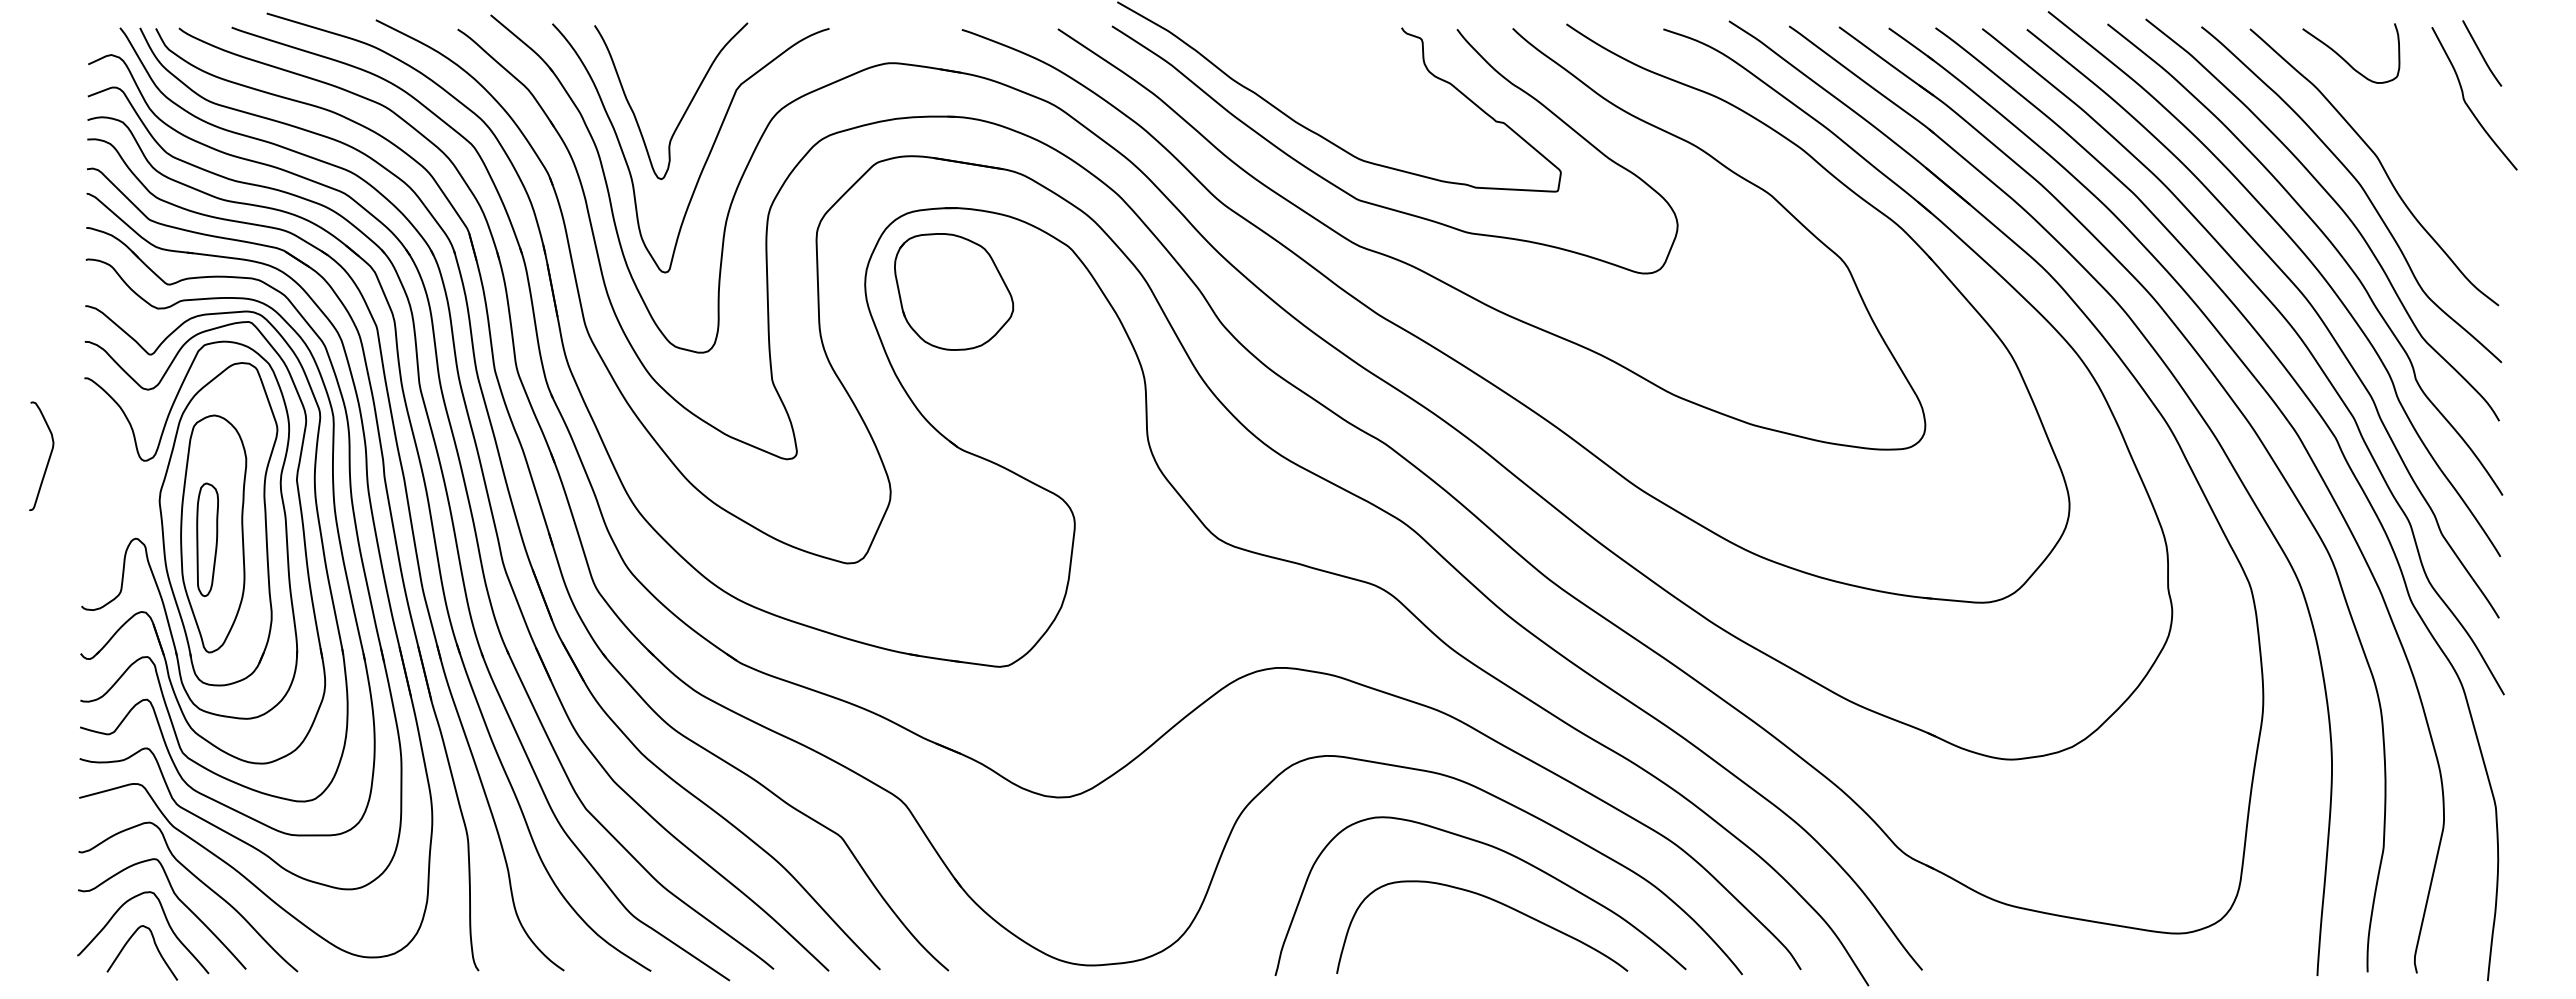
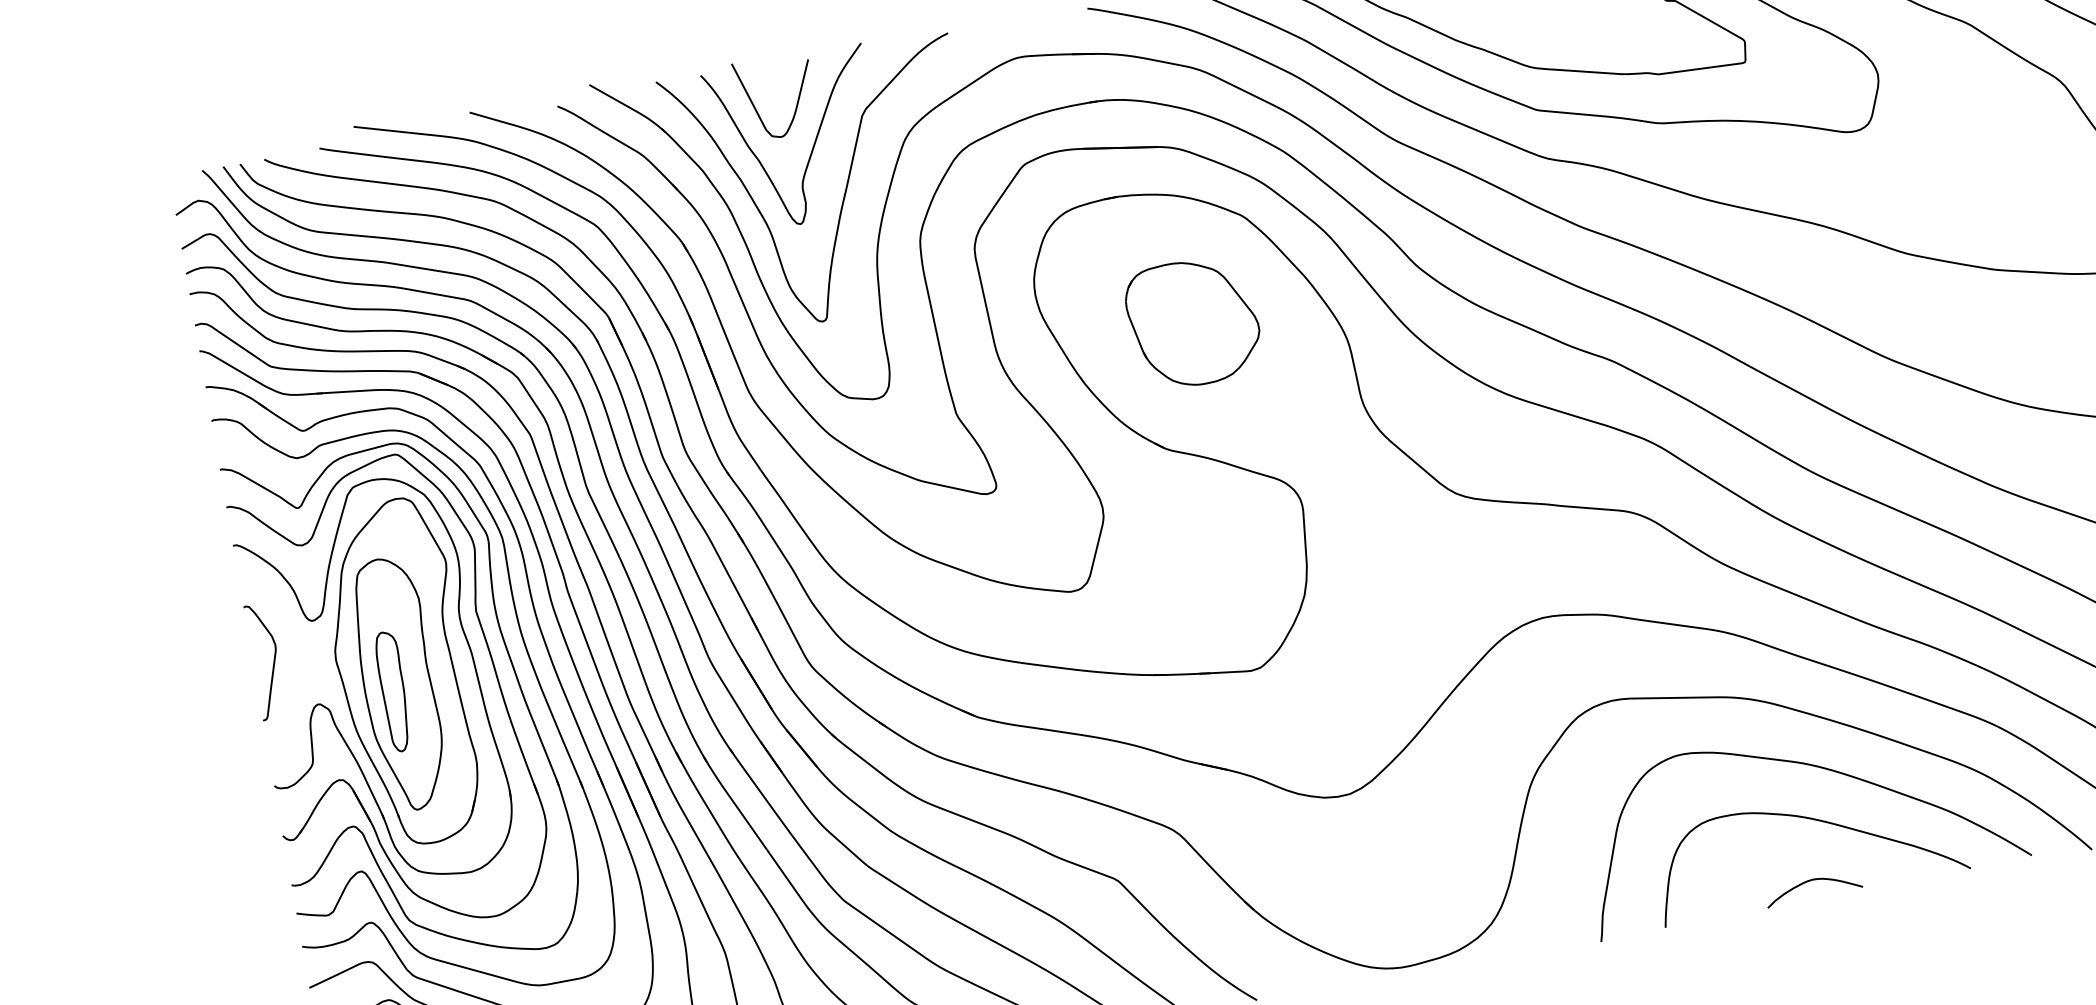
curve: (678, 66) -> (796, 102), added
part: (954, 291) -> (1194, 322), moved
curve: (48, 457) -> (273, 661), moved
curve: (1476, 956) -> (1808, 882), added

